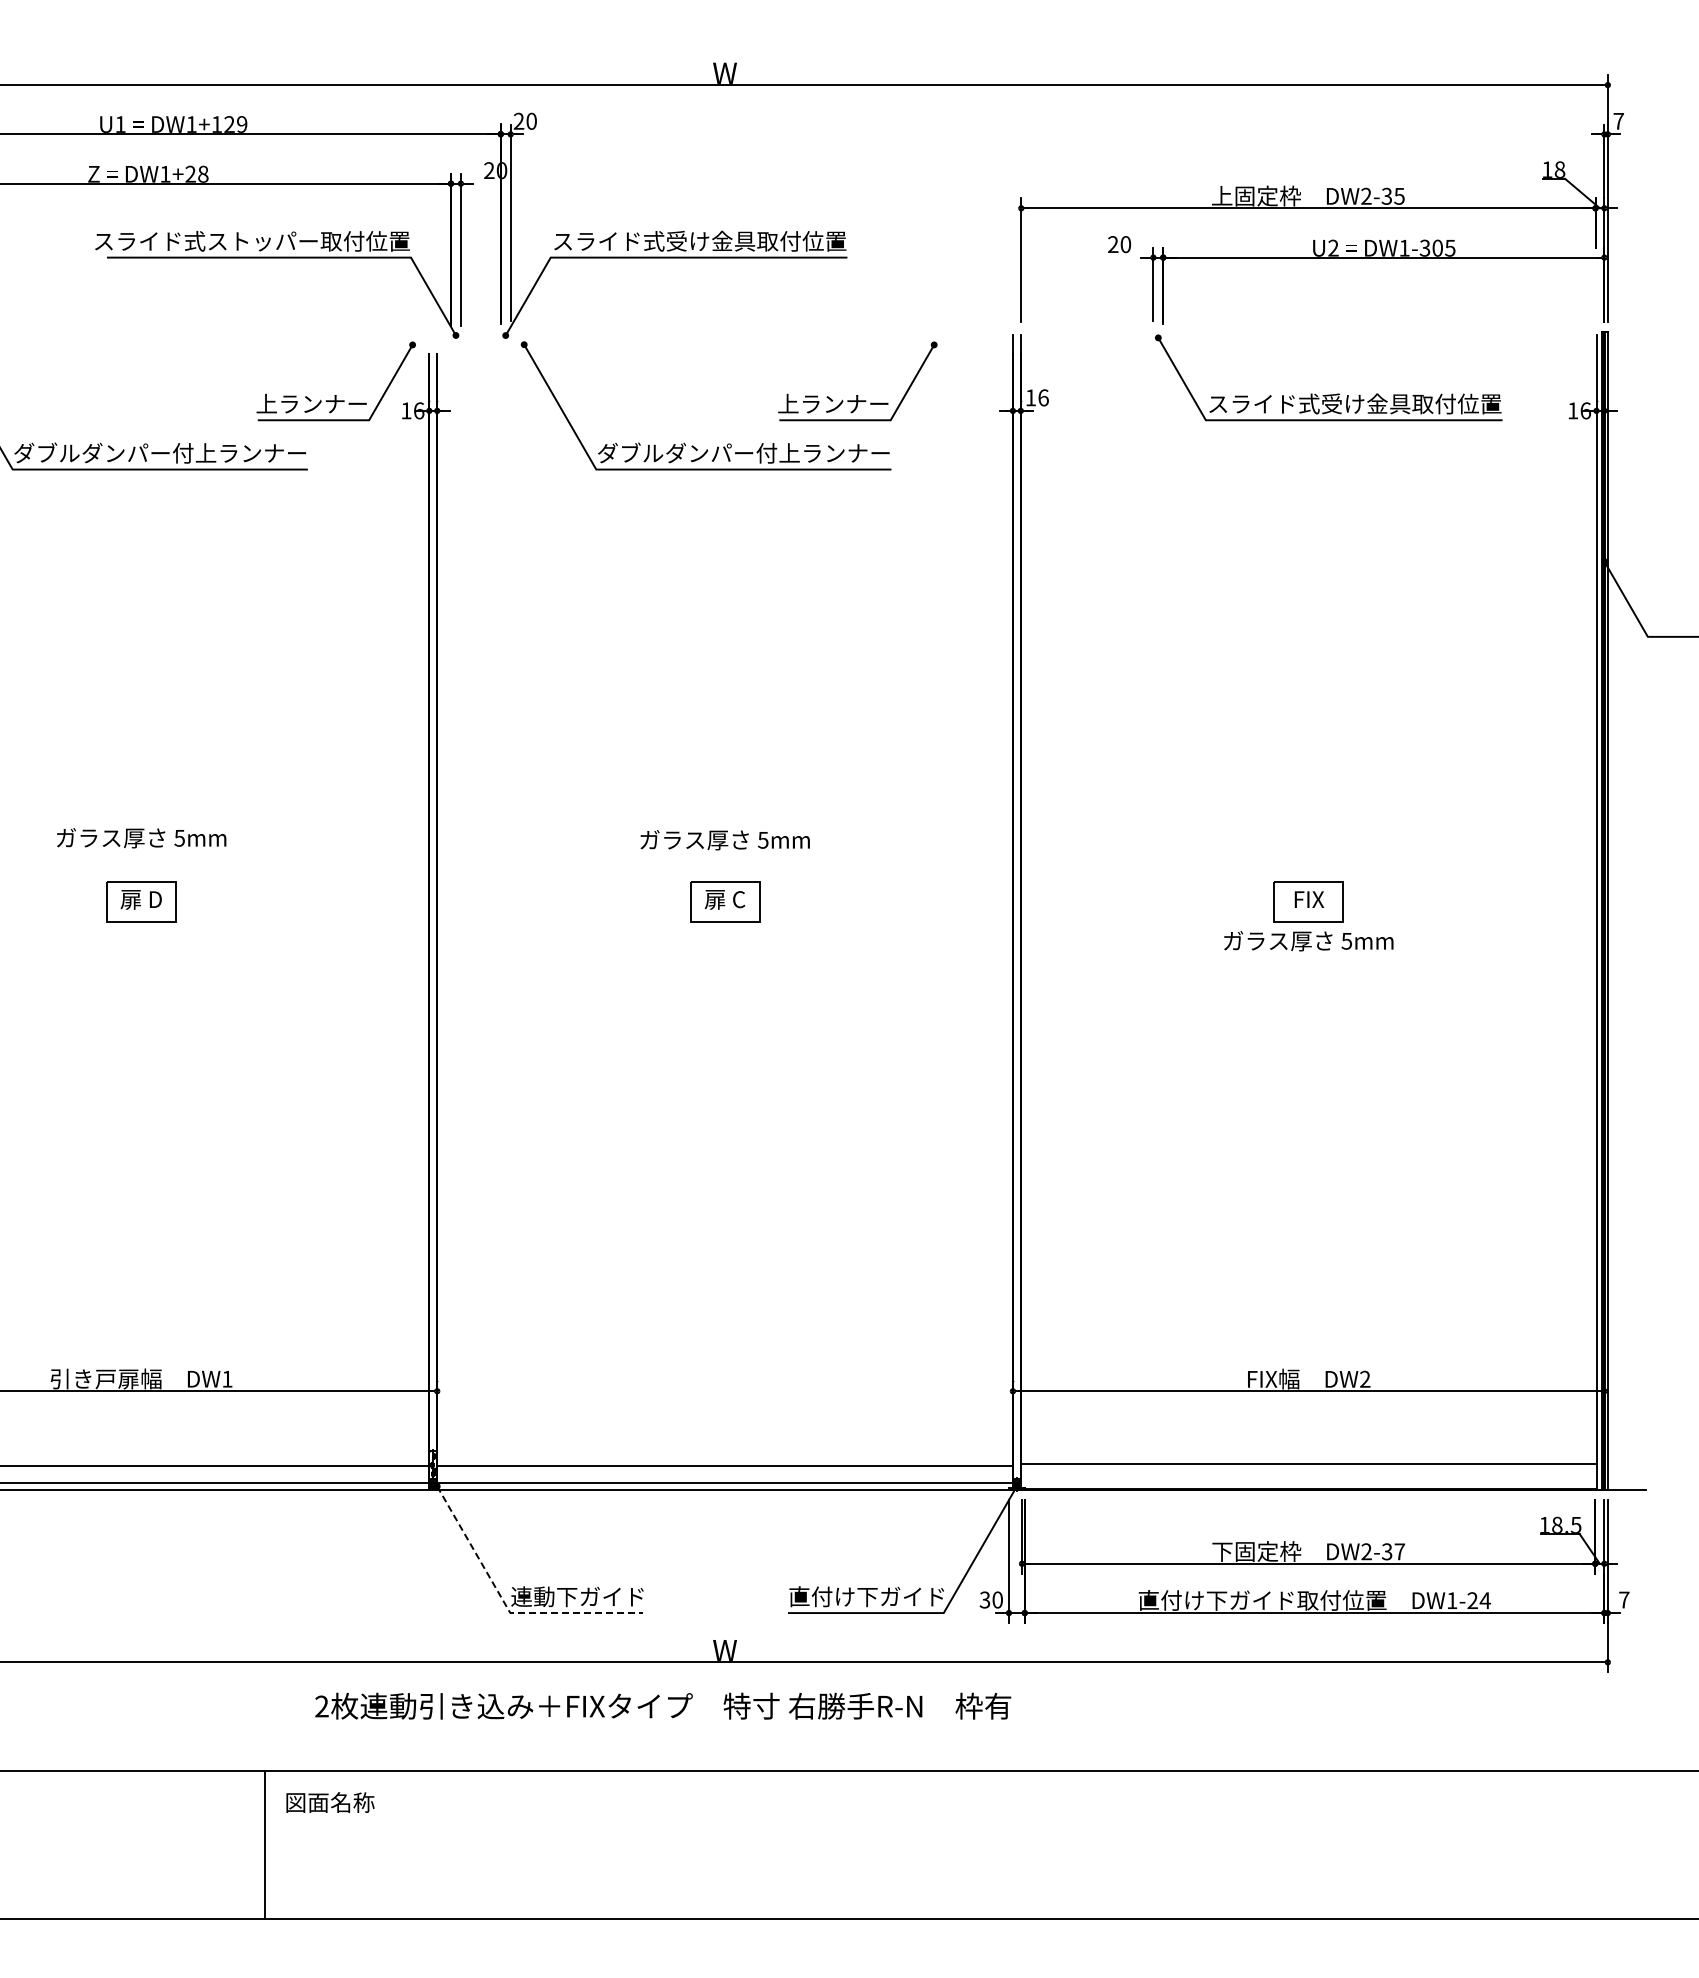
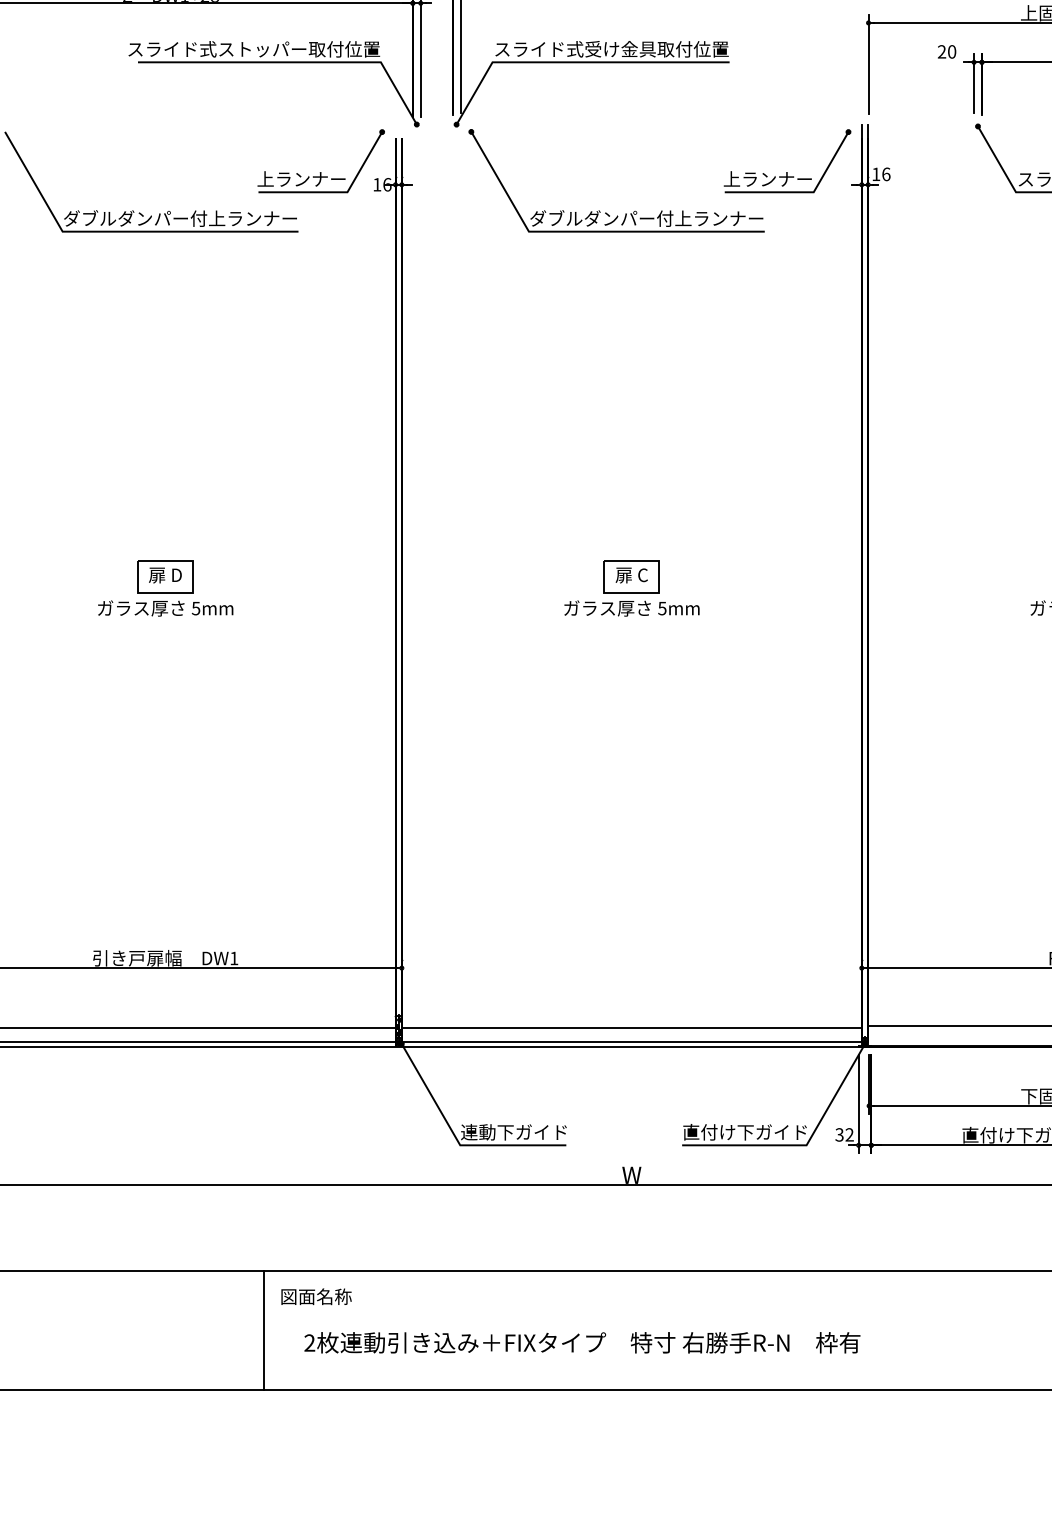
part: (857, 395) -> (787, 172), moved
text: (141, 838) -> (165, 608), moved
text: (724, 840) -> (631, 608), moved
text: (997, 1599) -> (849, 1134), 30 -> 32
line: (507, 1607) -> (458, 1140), dashed -> solid
text: (663, 1705) -> (582, 1342), moved

